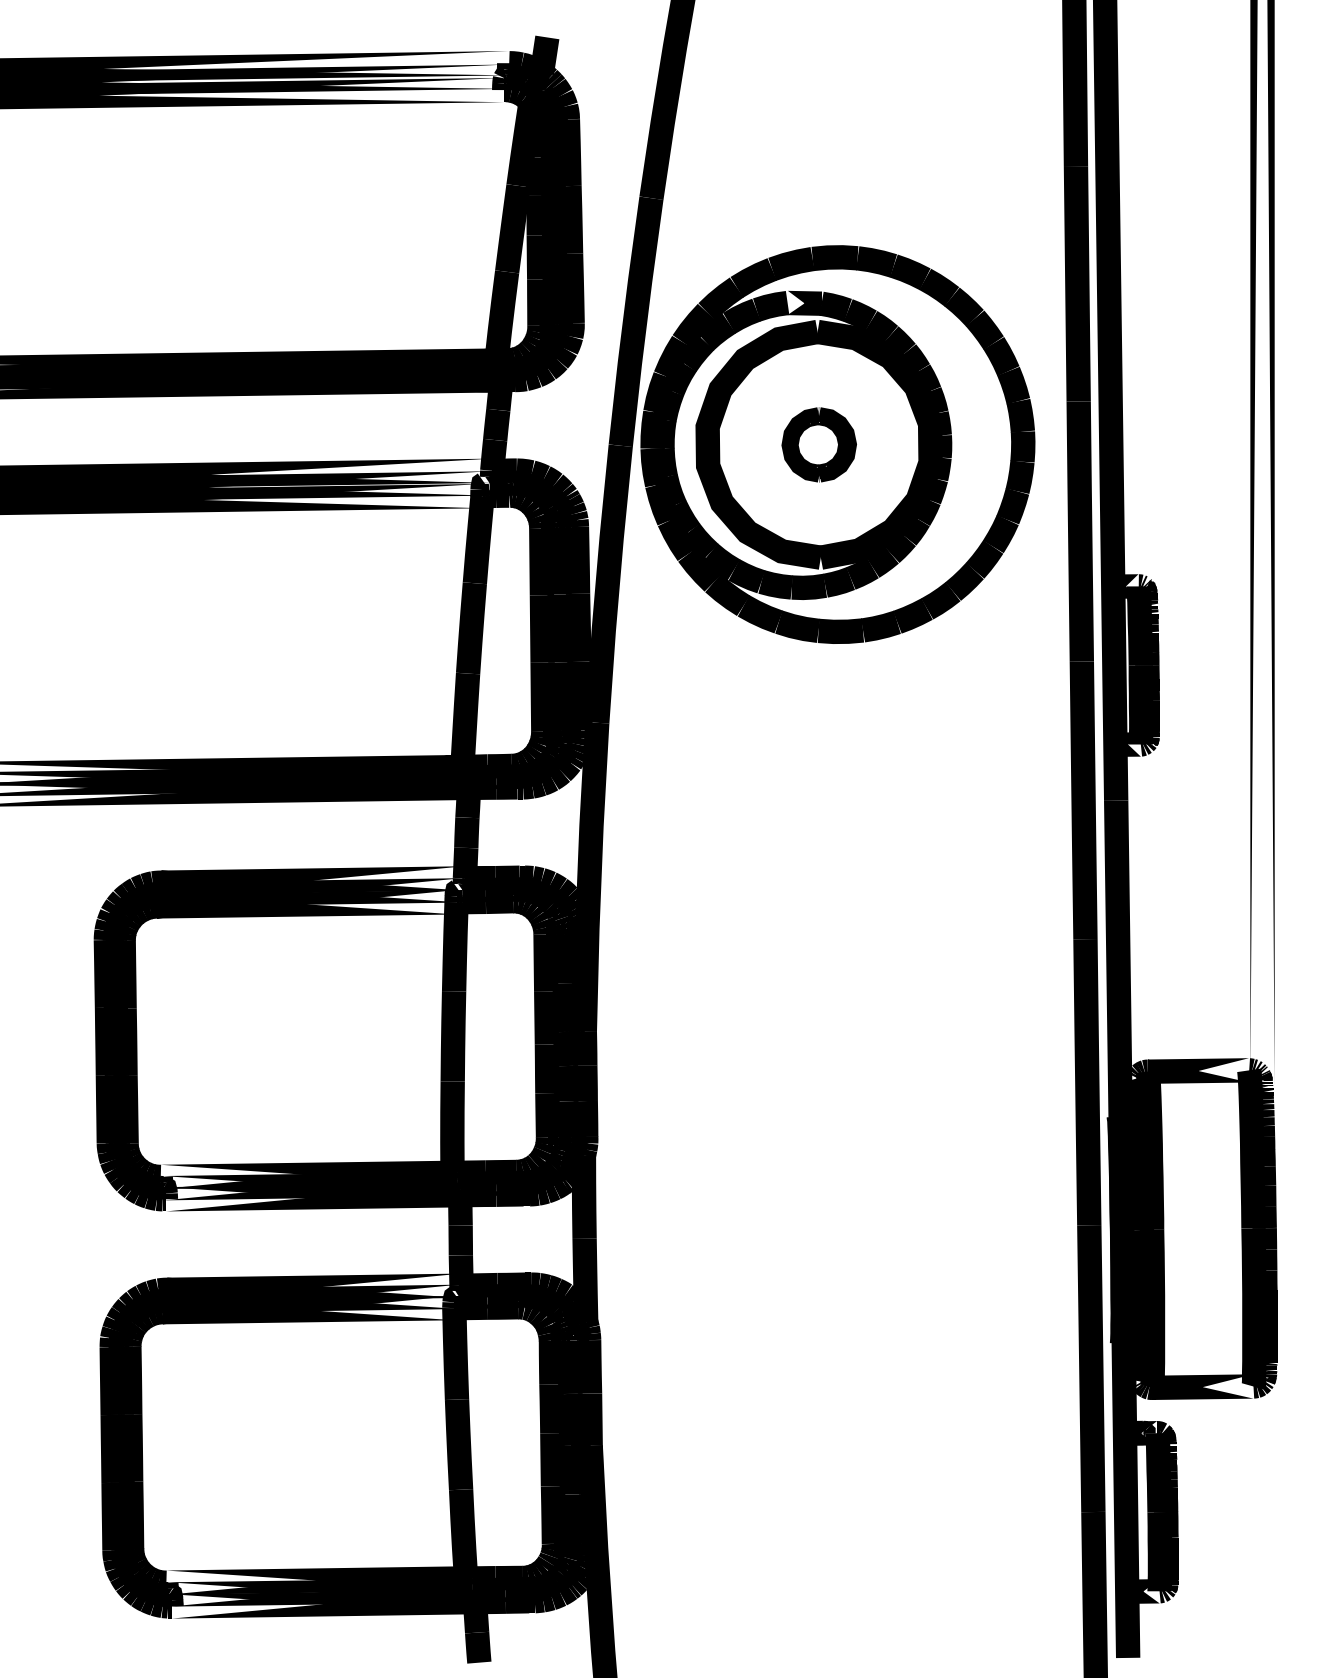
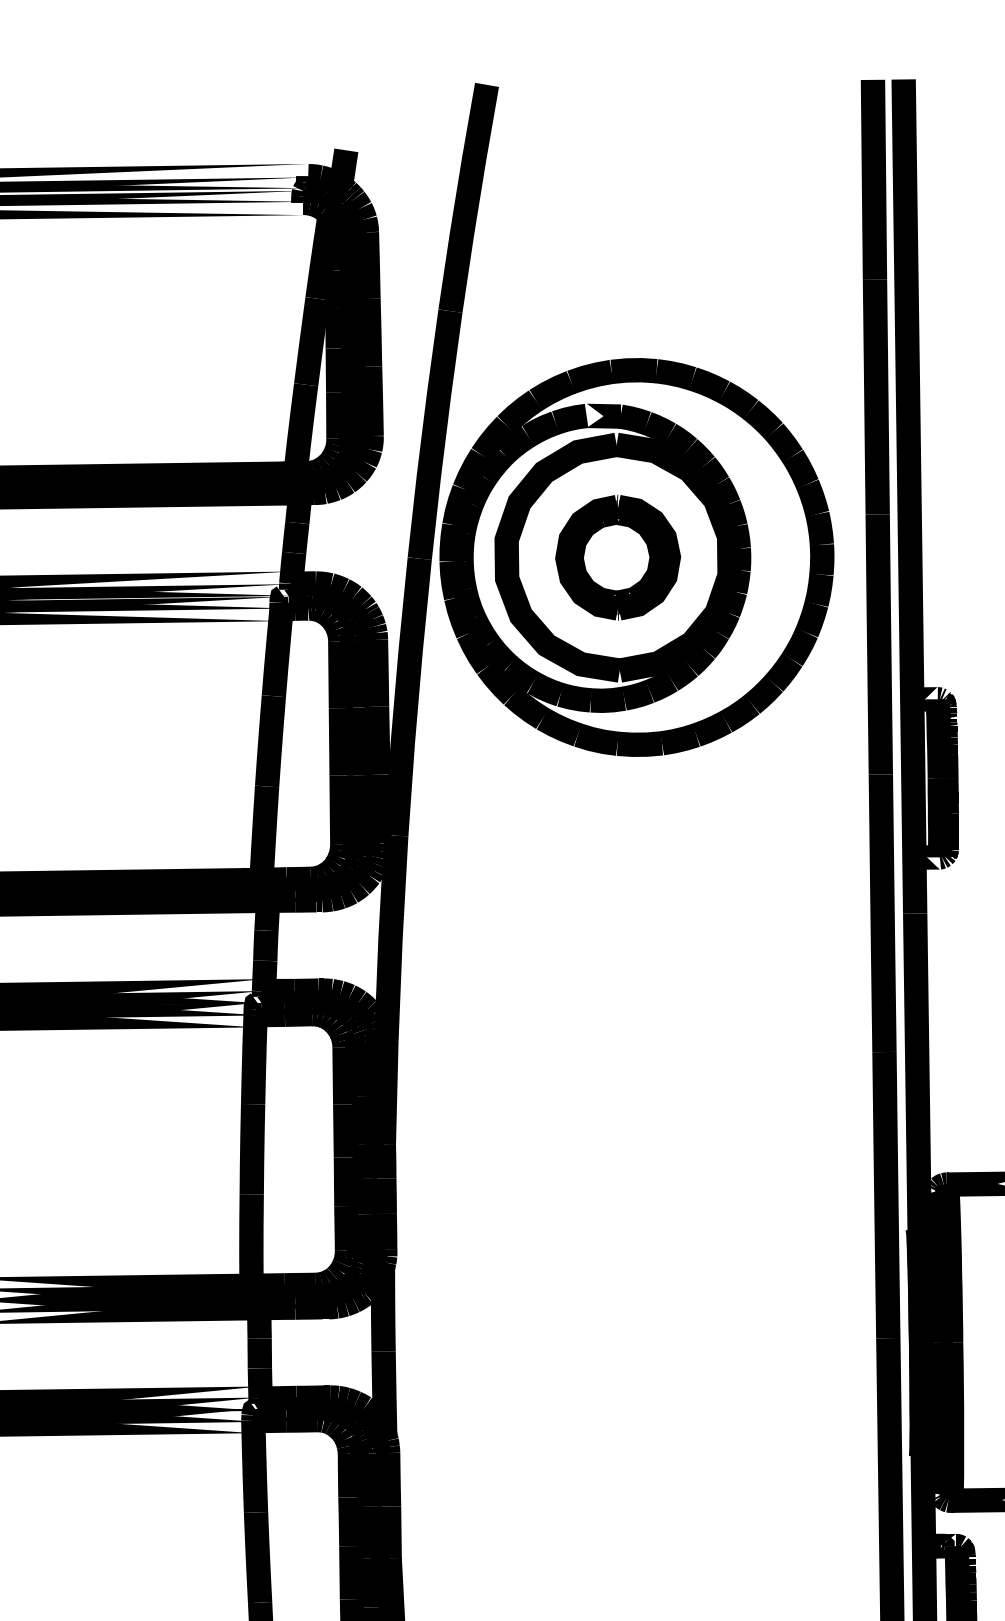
part: (819, 444) -> (618, 557), size x1.67

